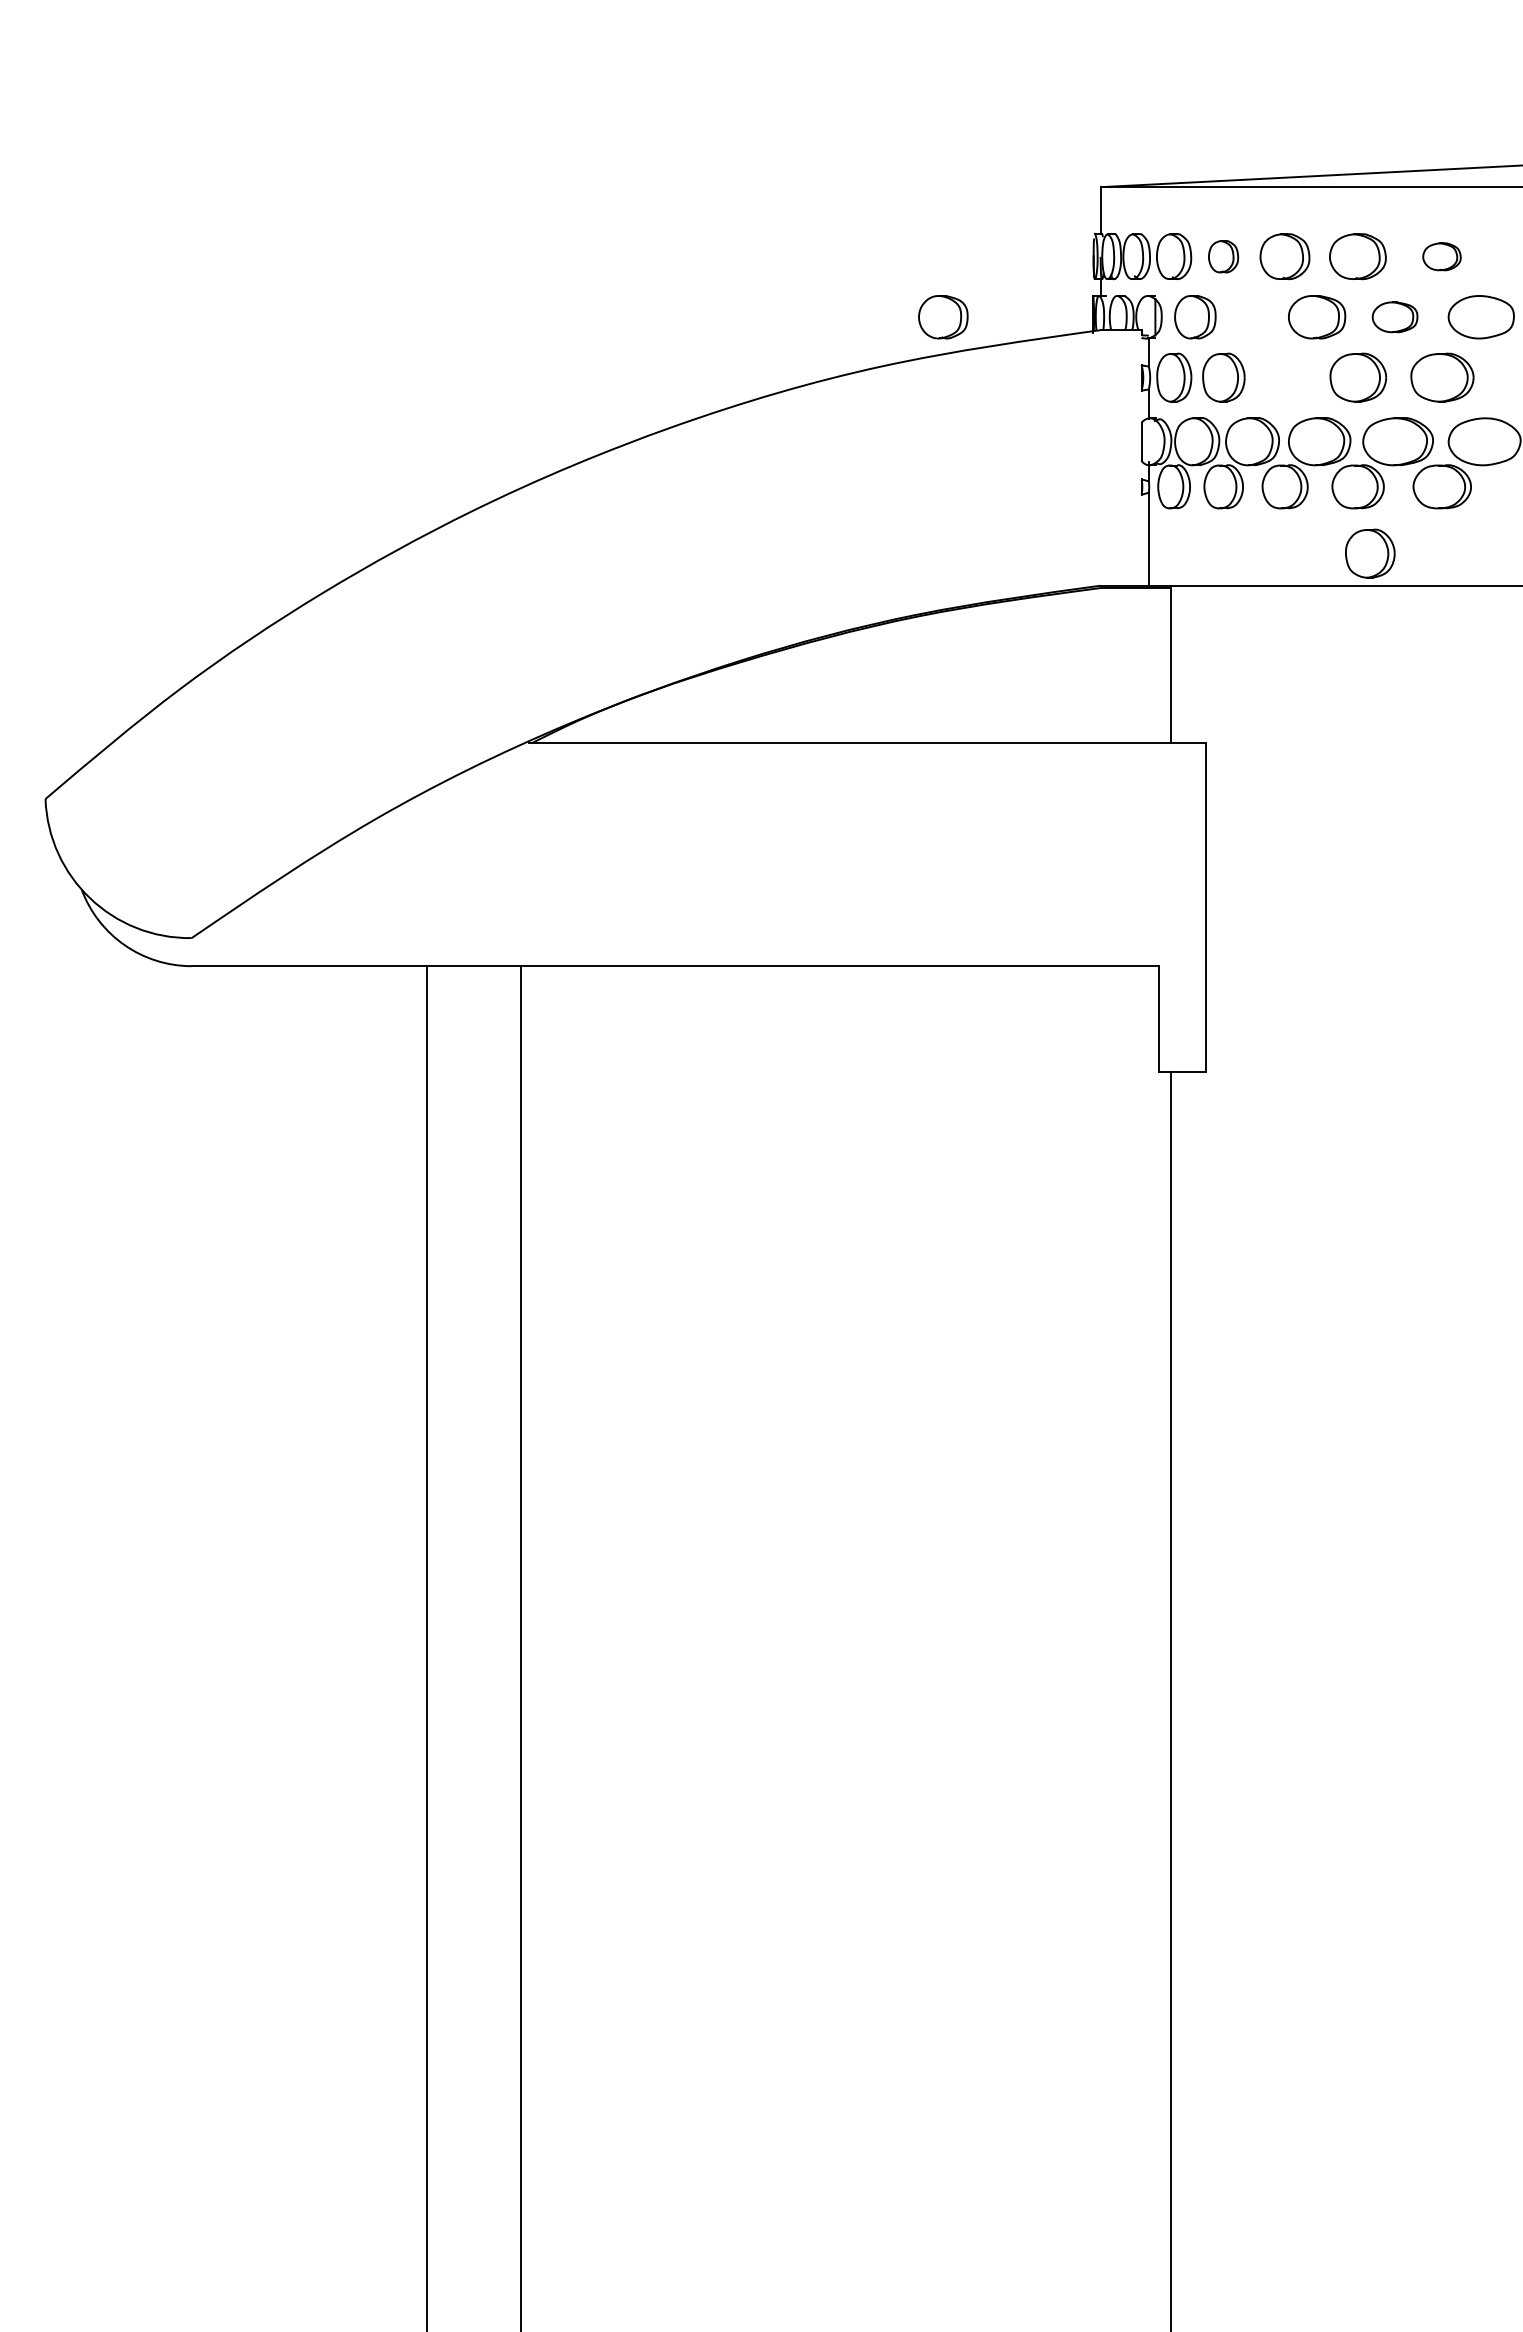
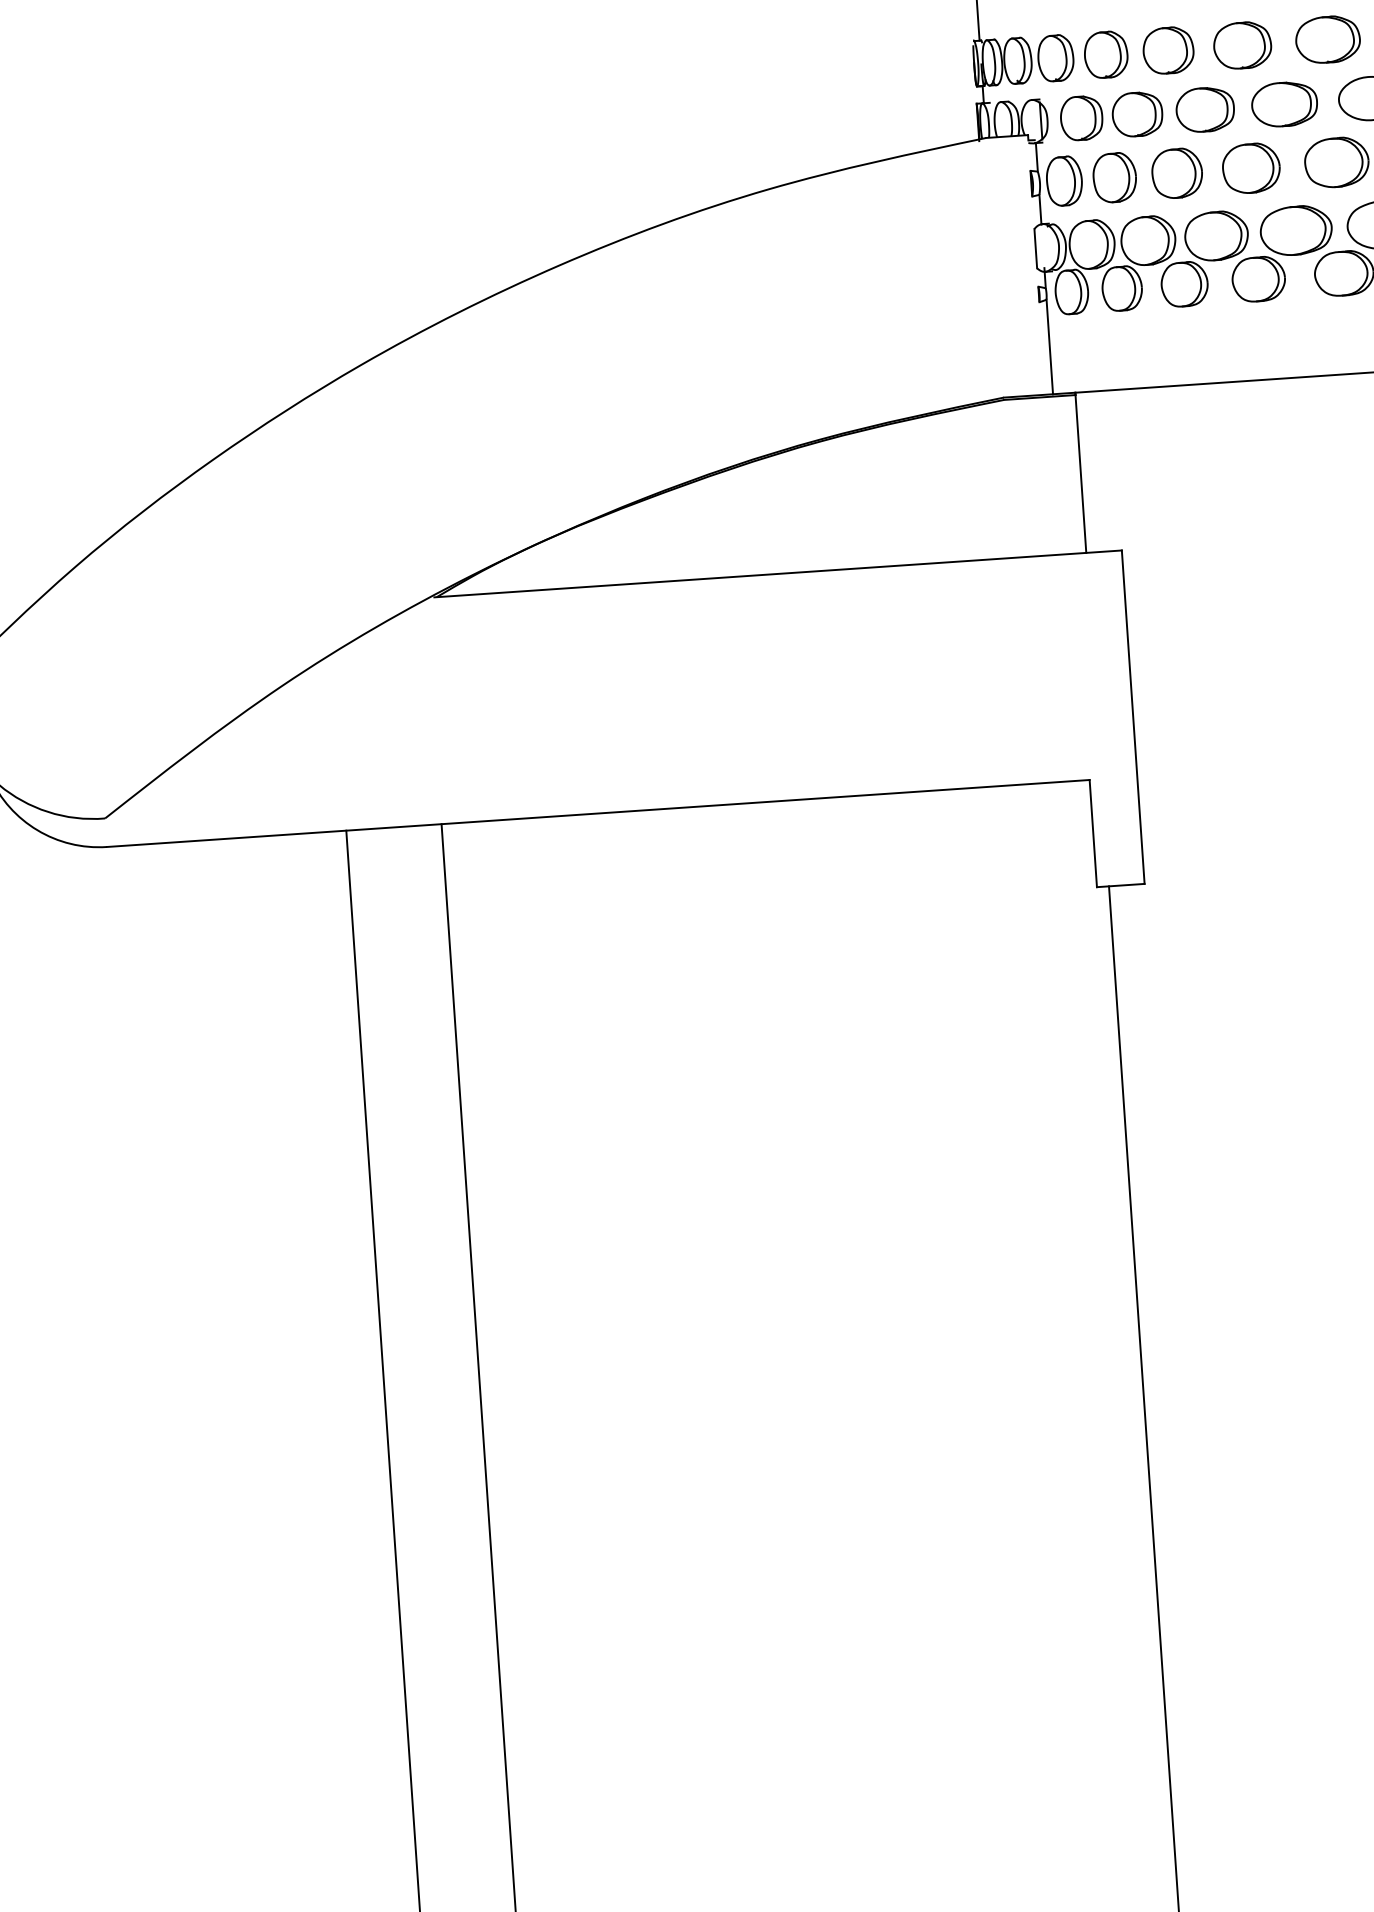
part: (1223, 256) -> (1106, 54), size x1.43
part: (1441, 256) -> (1327, 39), size x1.67
part: (943, 317) -> (1137, 114), moved
part: (1394, 317) -> (1283, 104), size x1.43
part: (1370, 553) -> (1177, 173), moved

